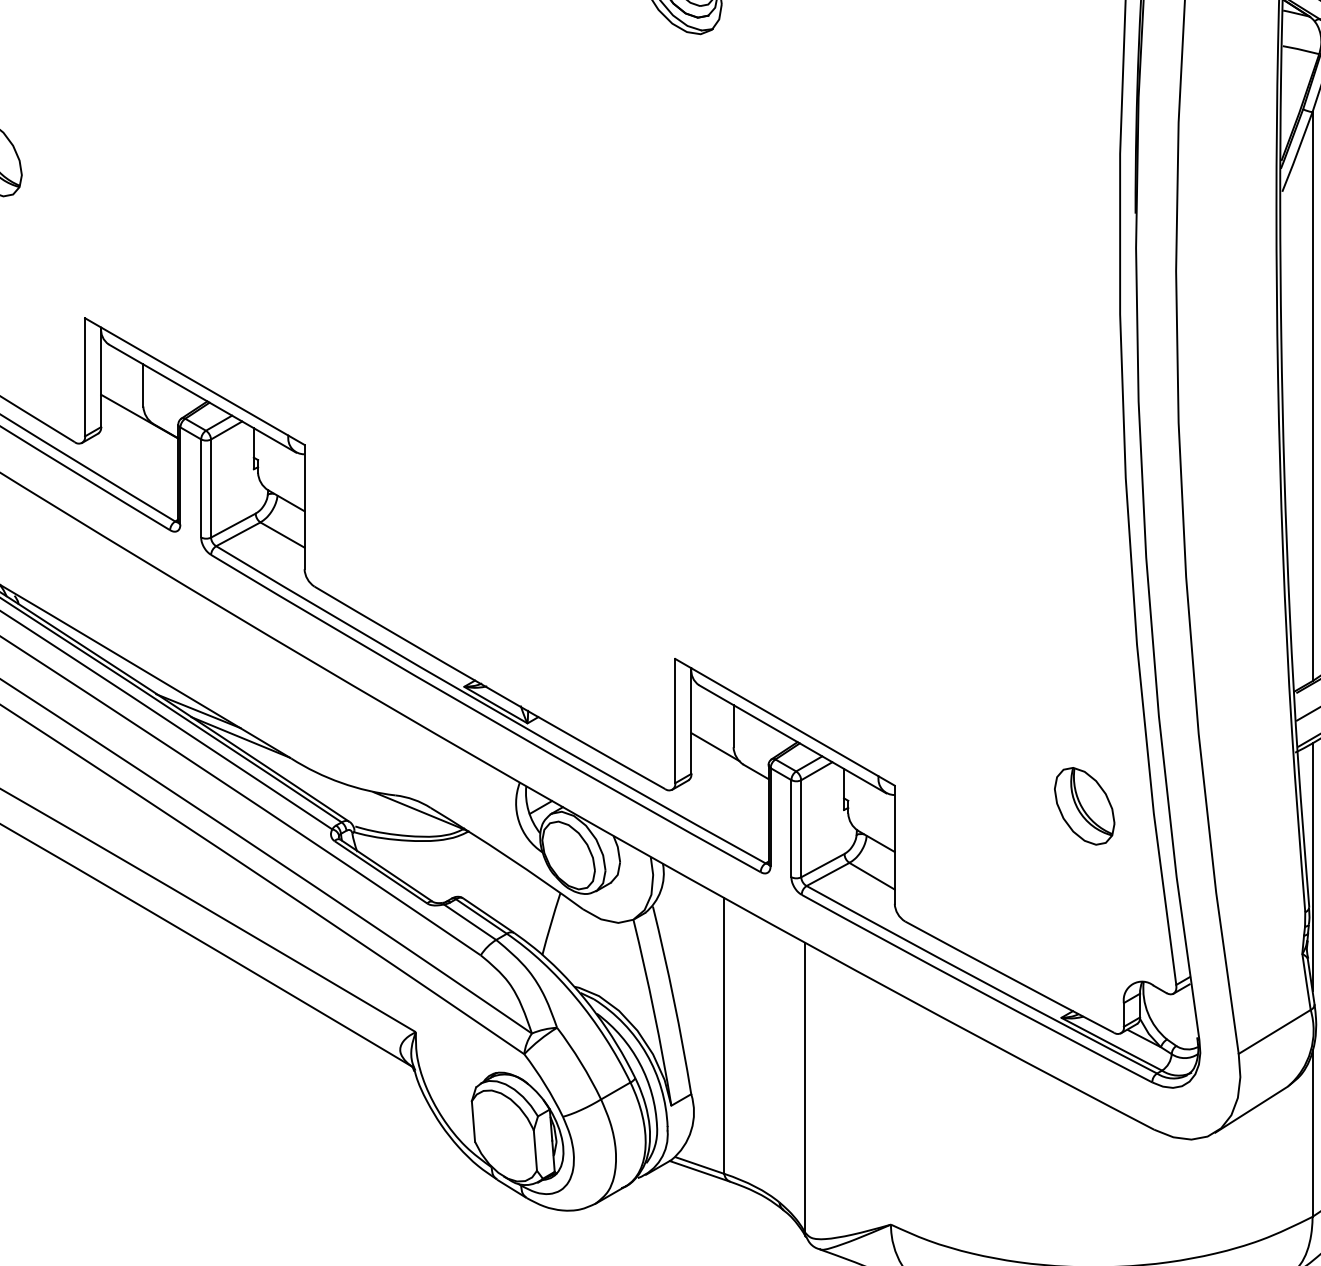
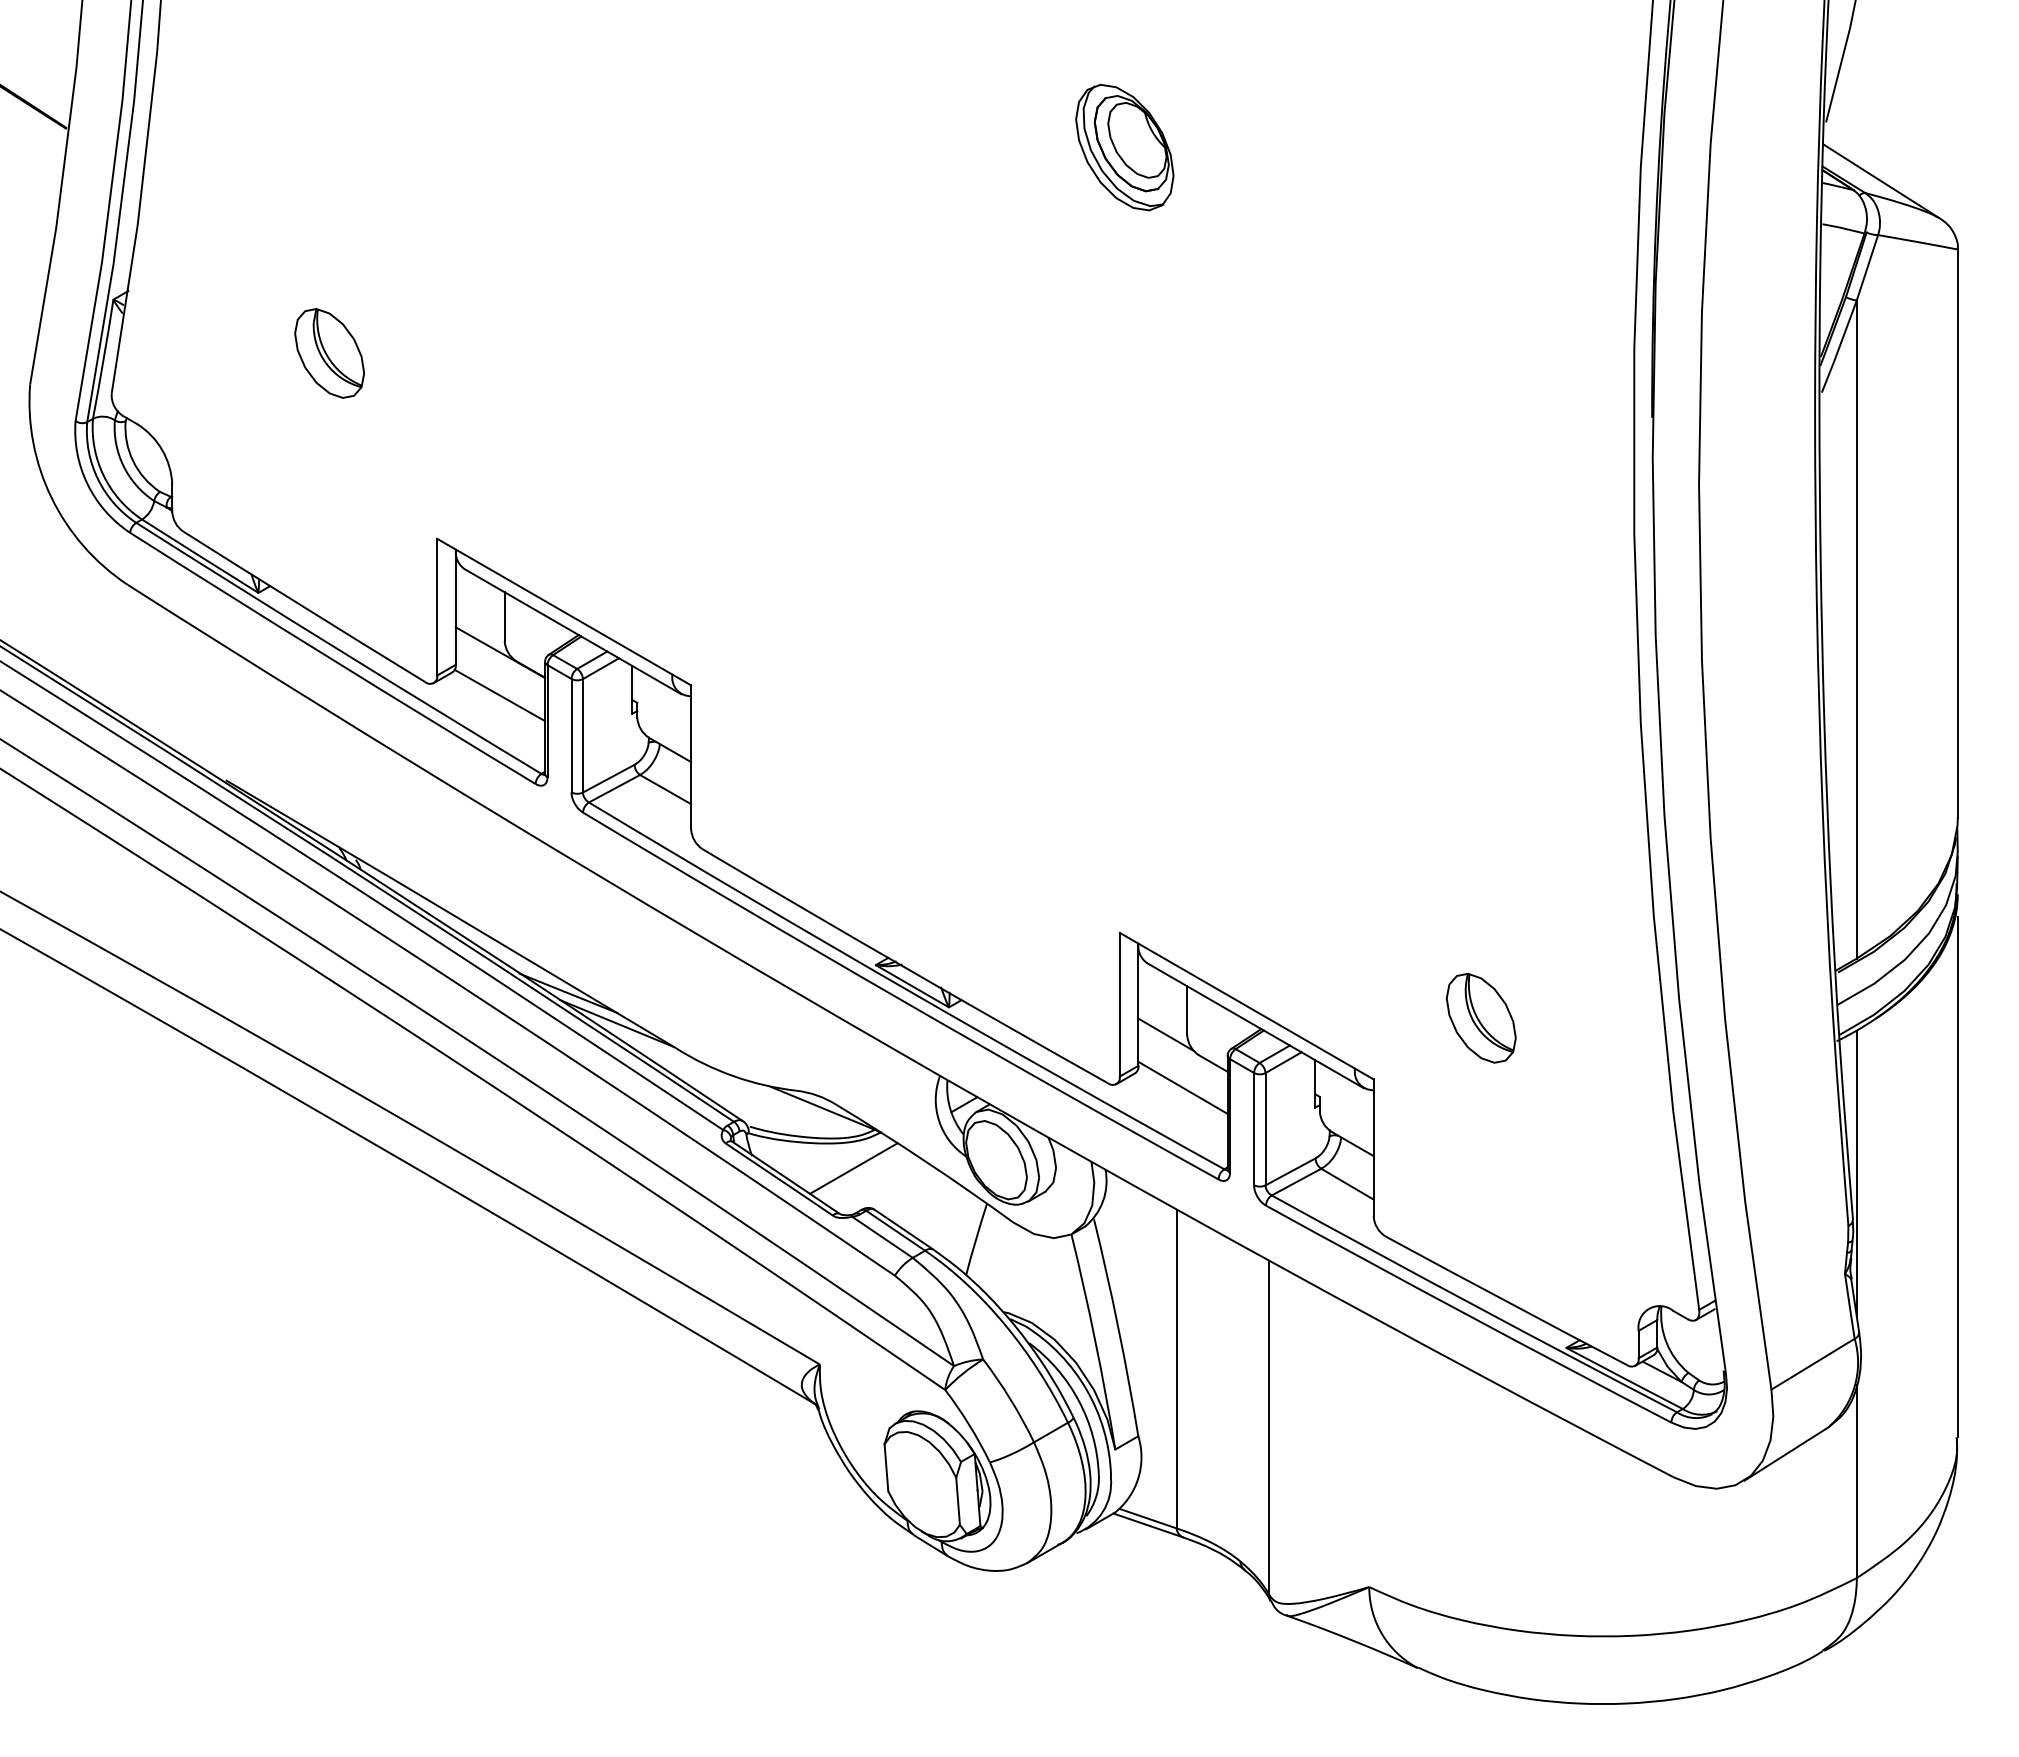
line: (138, 453) -> (499, 695), added
line: (729, 792) -> (1182, 1087), added
part: (1083, 806) -> (1480, 1018), moved
line: (444, 862) -> (853, 1168), added

